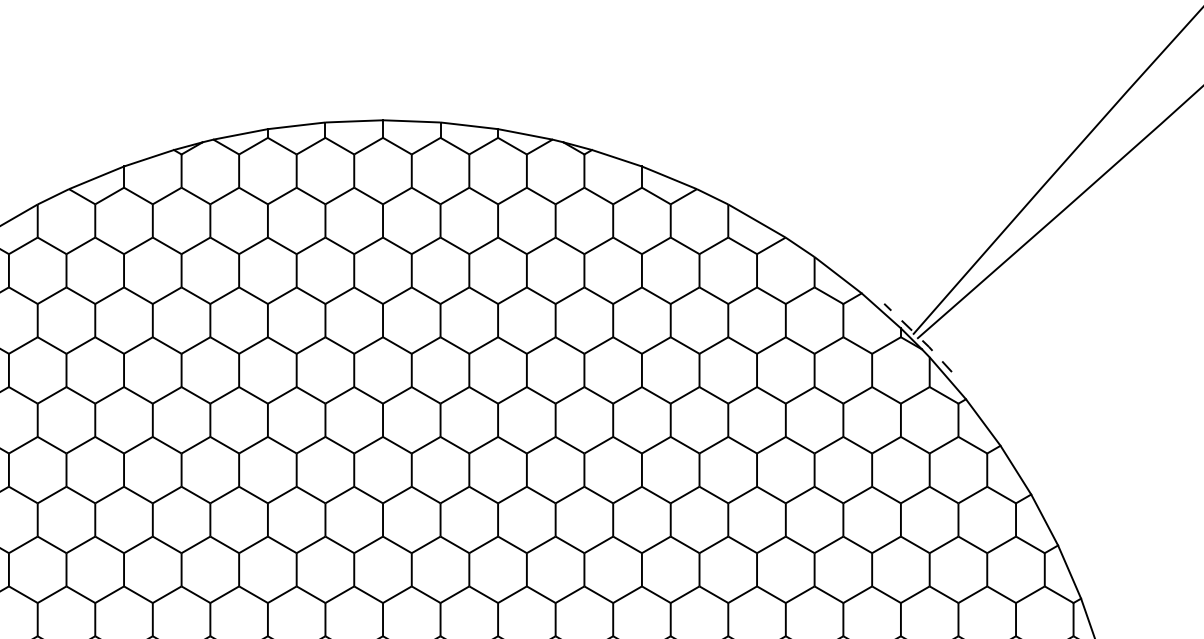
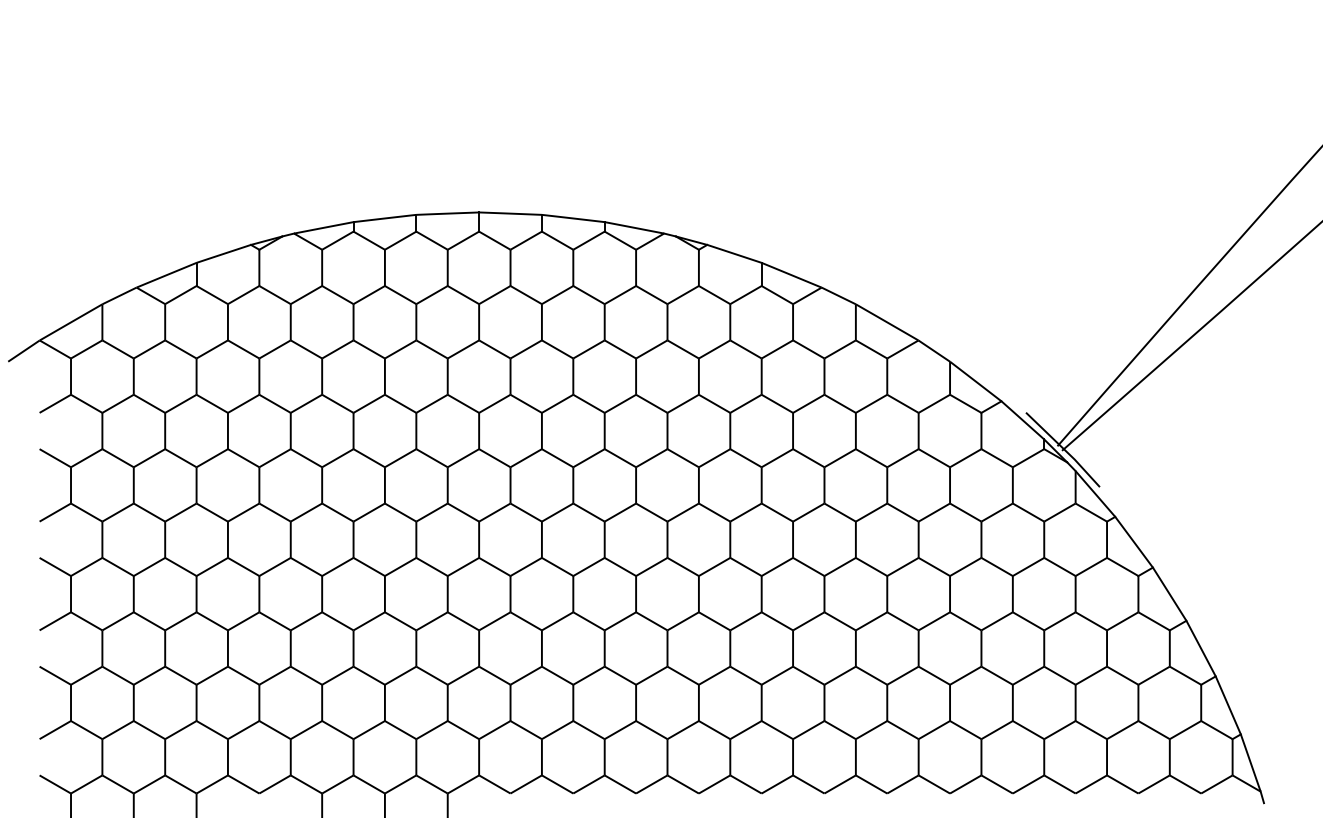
line: (919, 337) -> (1064, 449), dashed -> solid

